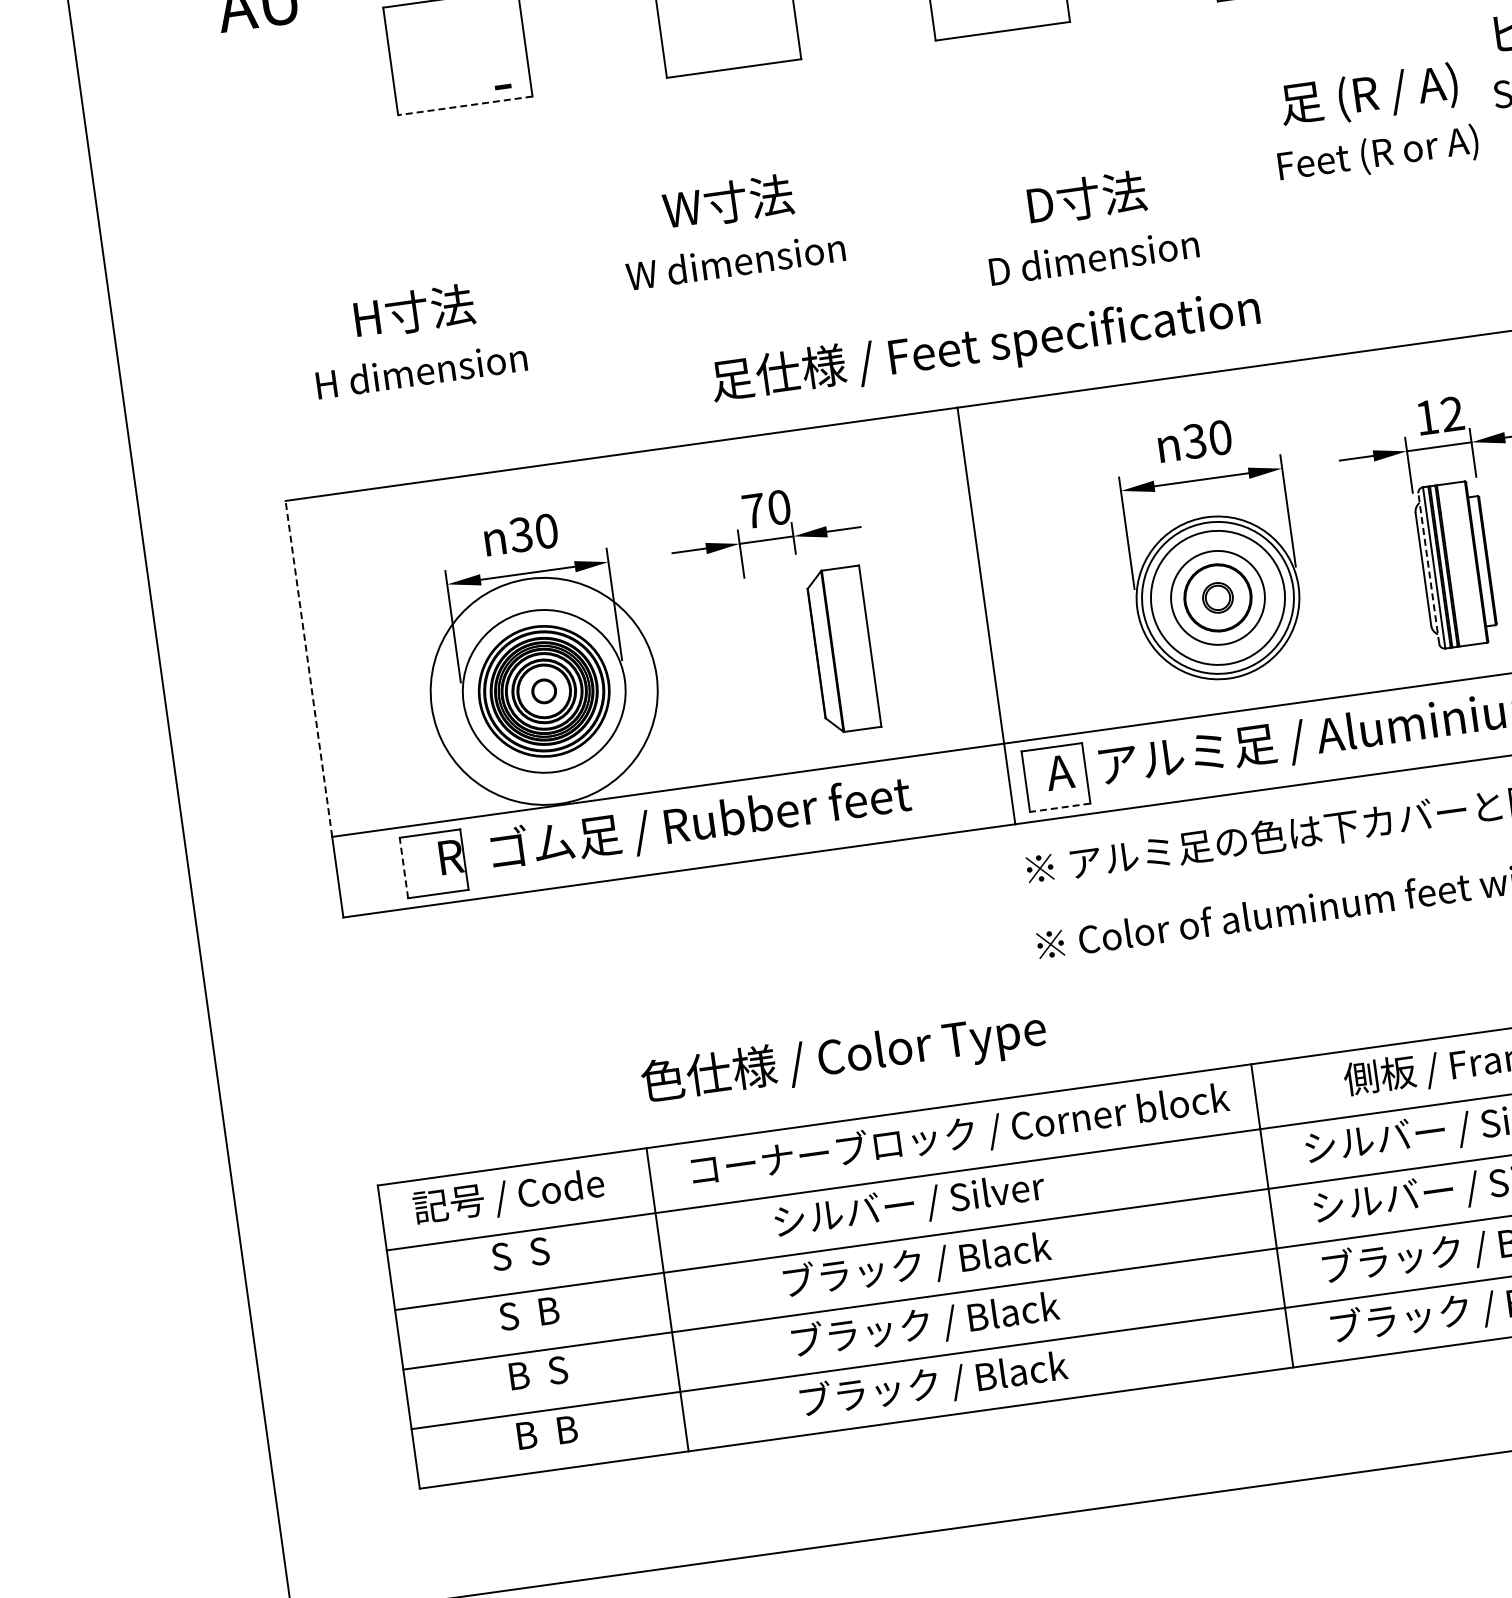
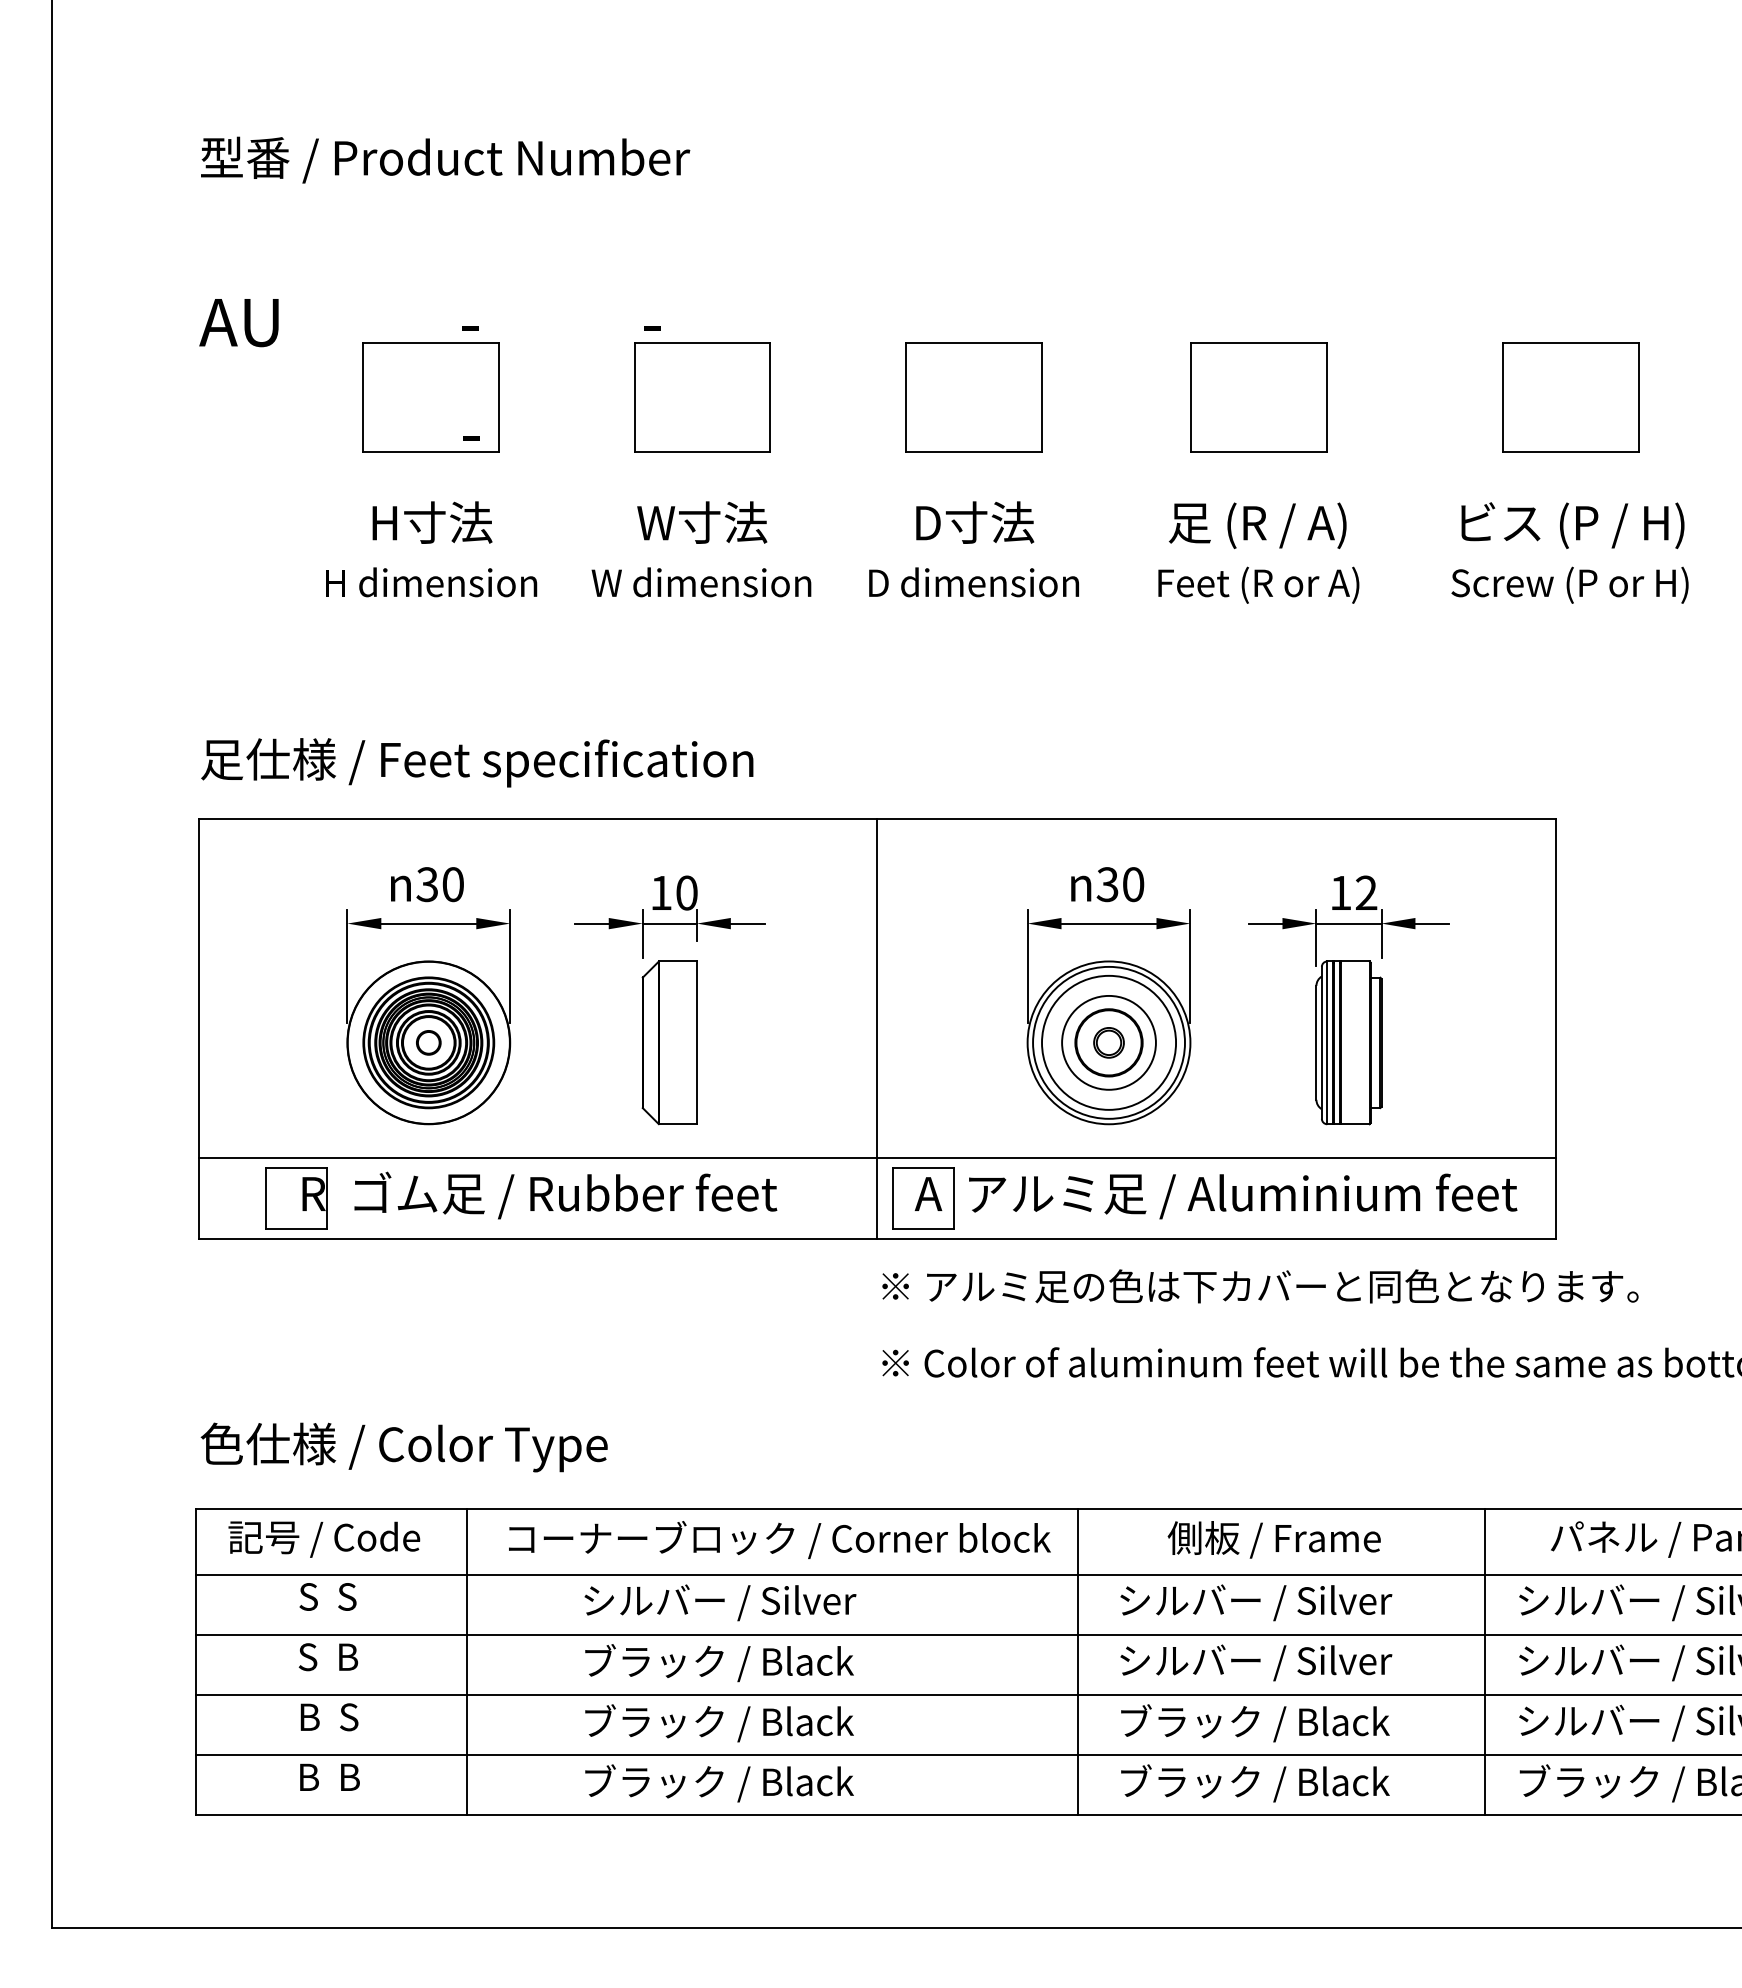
line: (465, 106) -> (431, 452), dashed -> solid
text: (1373, 122) -> (1258, 552), moved
text: (1088, 224) -> (973, 549), moved
text: (731, 228) -> (701, 549), moved
text: (417, 338) -> (431, 549), moved
text: (985, 347) -> (477, 762), moved
text: (754, 510) -> (661, 892), 70 -> 10
line: (1428, 568) -> (1321, 1042), dashed -> solid
part: (843, 649) -> (669, 1042), moved
line: (308, 669) -> (198, 988), dashed -> solid
circle: (543, 691) -> (428, 1042), size x0.71
line: (1059, 808) -> (923, 1229), dashed -> solid
line: (403, 868) -> (265, 1198), dashed -> solid
text: (843, 1058) -> (403, 1447), moved

